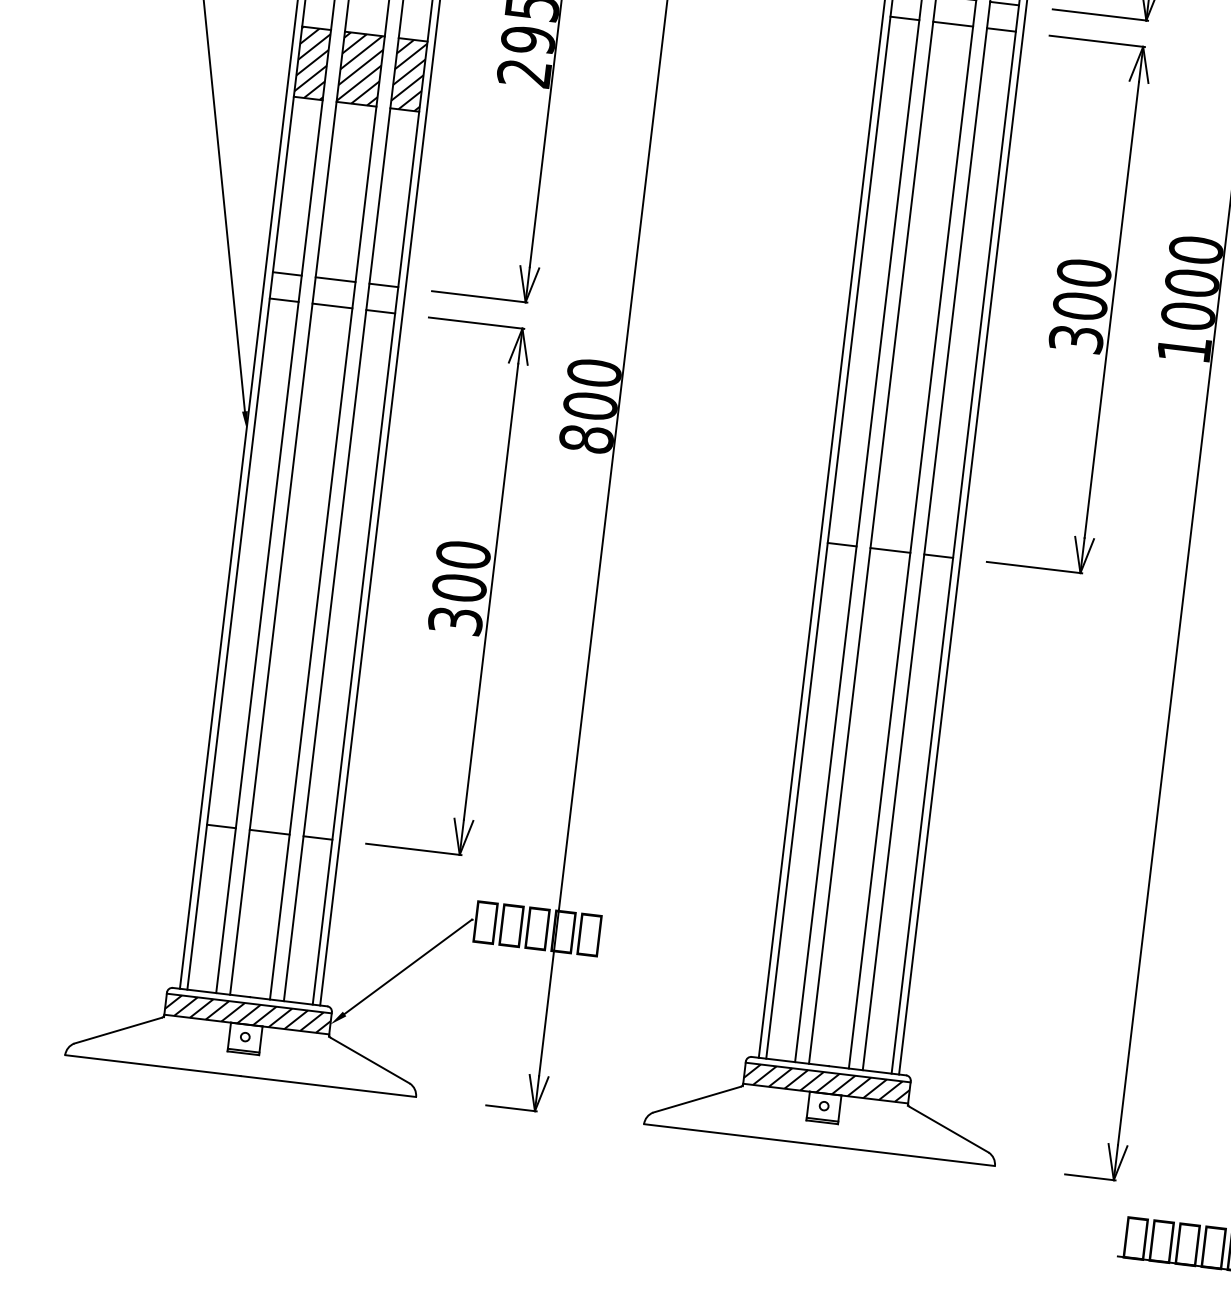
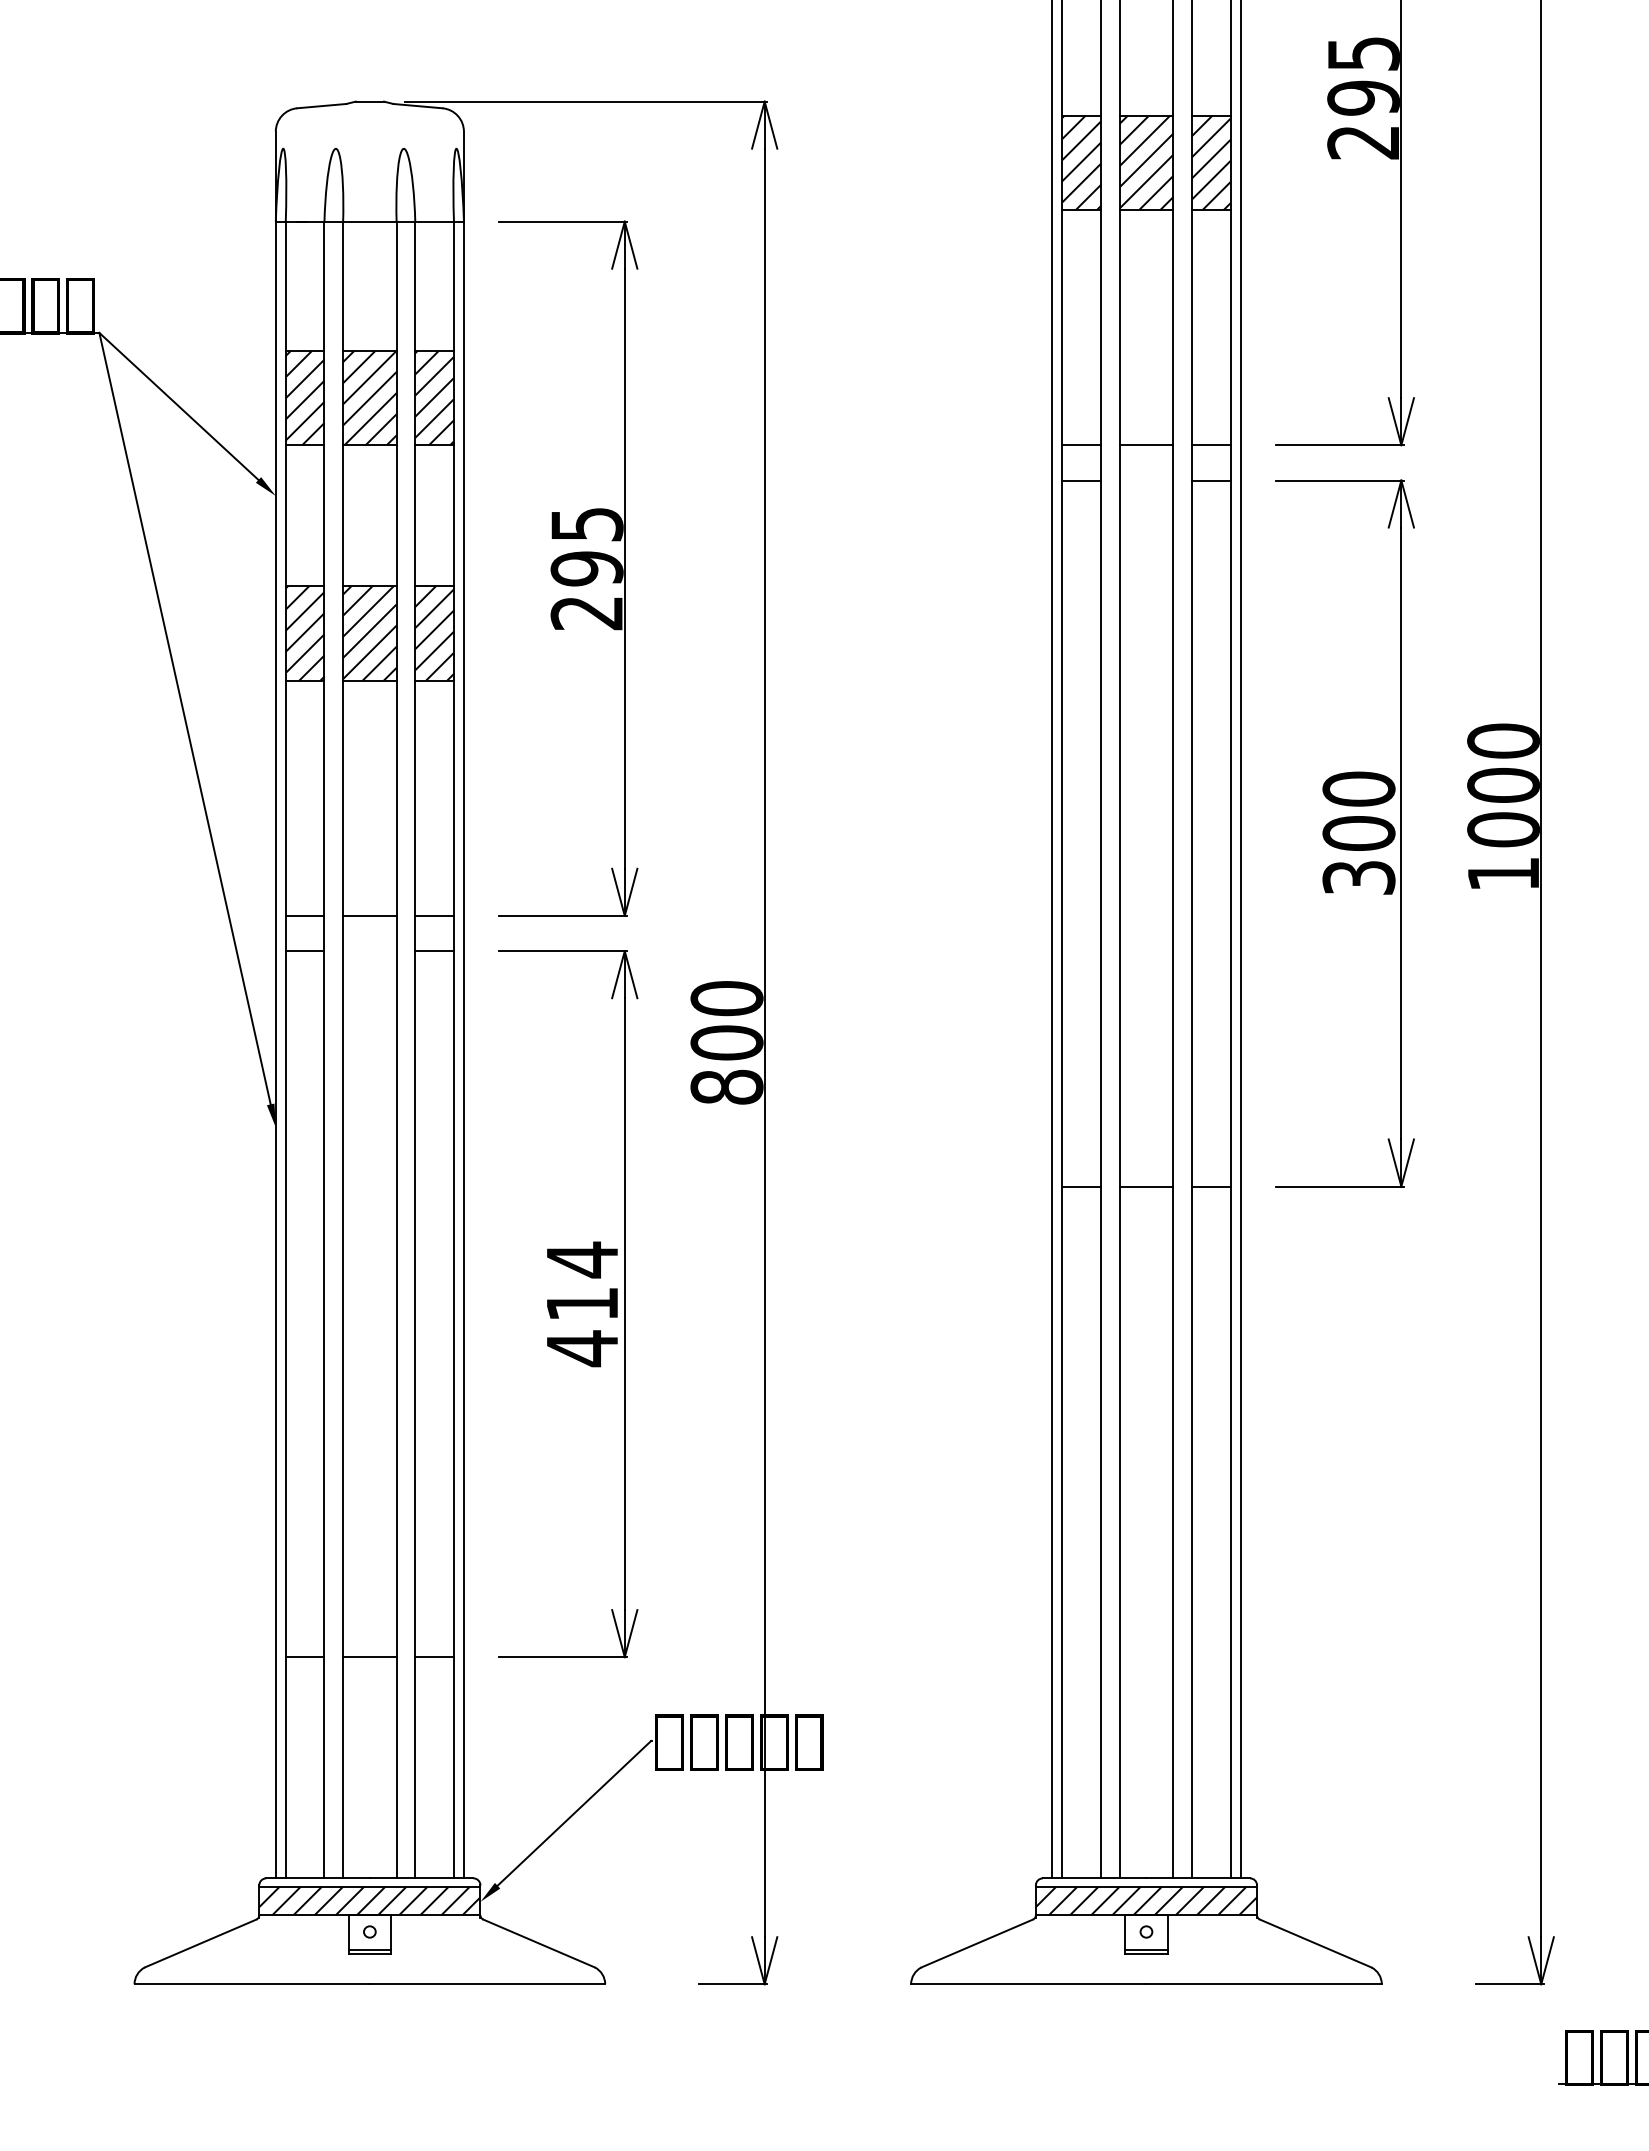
line: (953, 24) -> (1146, 480), removed
line: (332, 306) -> (369, 951), removed
text: (458, 588) -> (581, 1304), 300 -> 414

